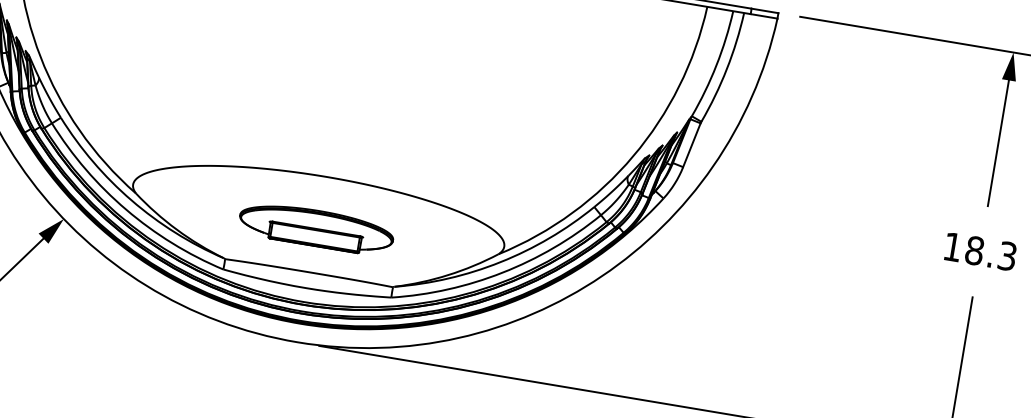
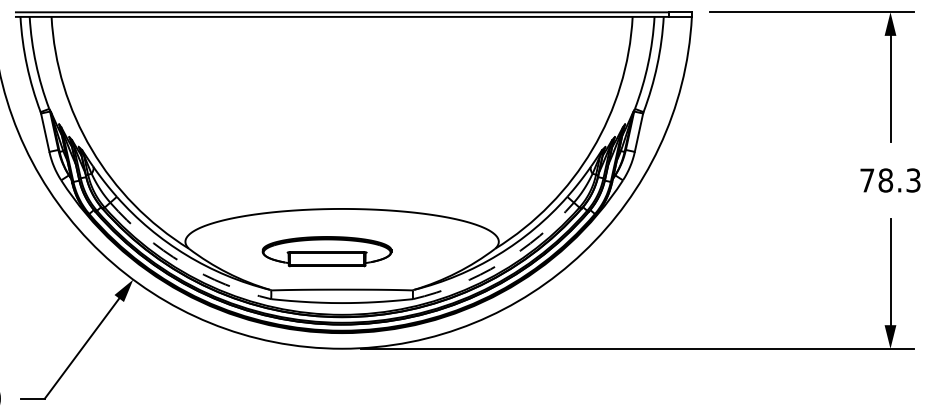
arc: (126, 209) -> (183, 263), solid -> dashed
part: (315, 228) -> (326, 251), moved
text: (953, 247) -> (867, 180), 18.3 -> 78.3
arc: (503, 272) -> (501, 263), solid -> dashed

